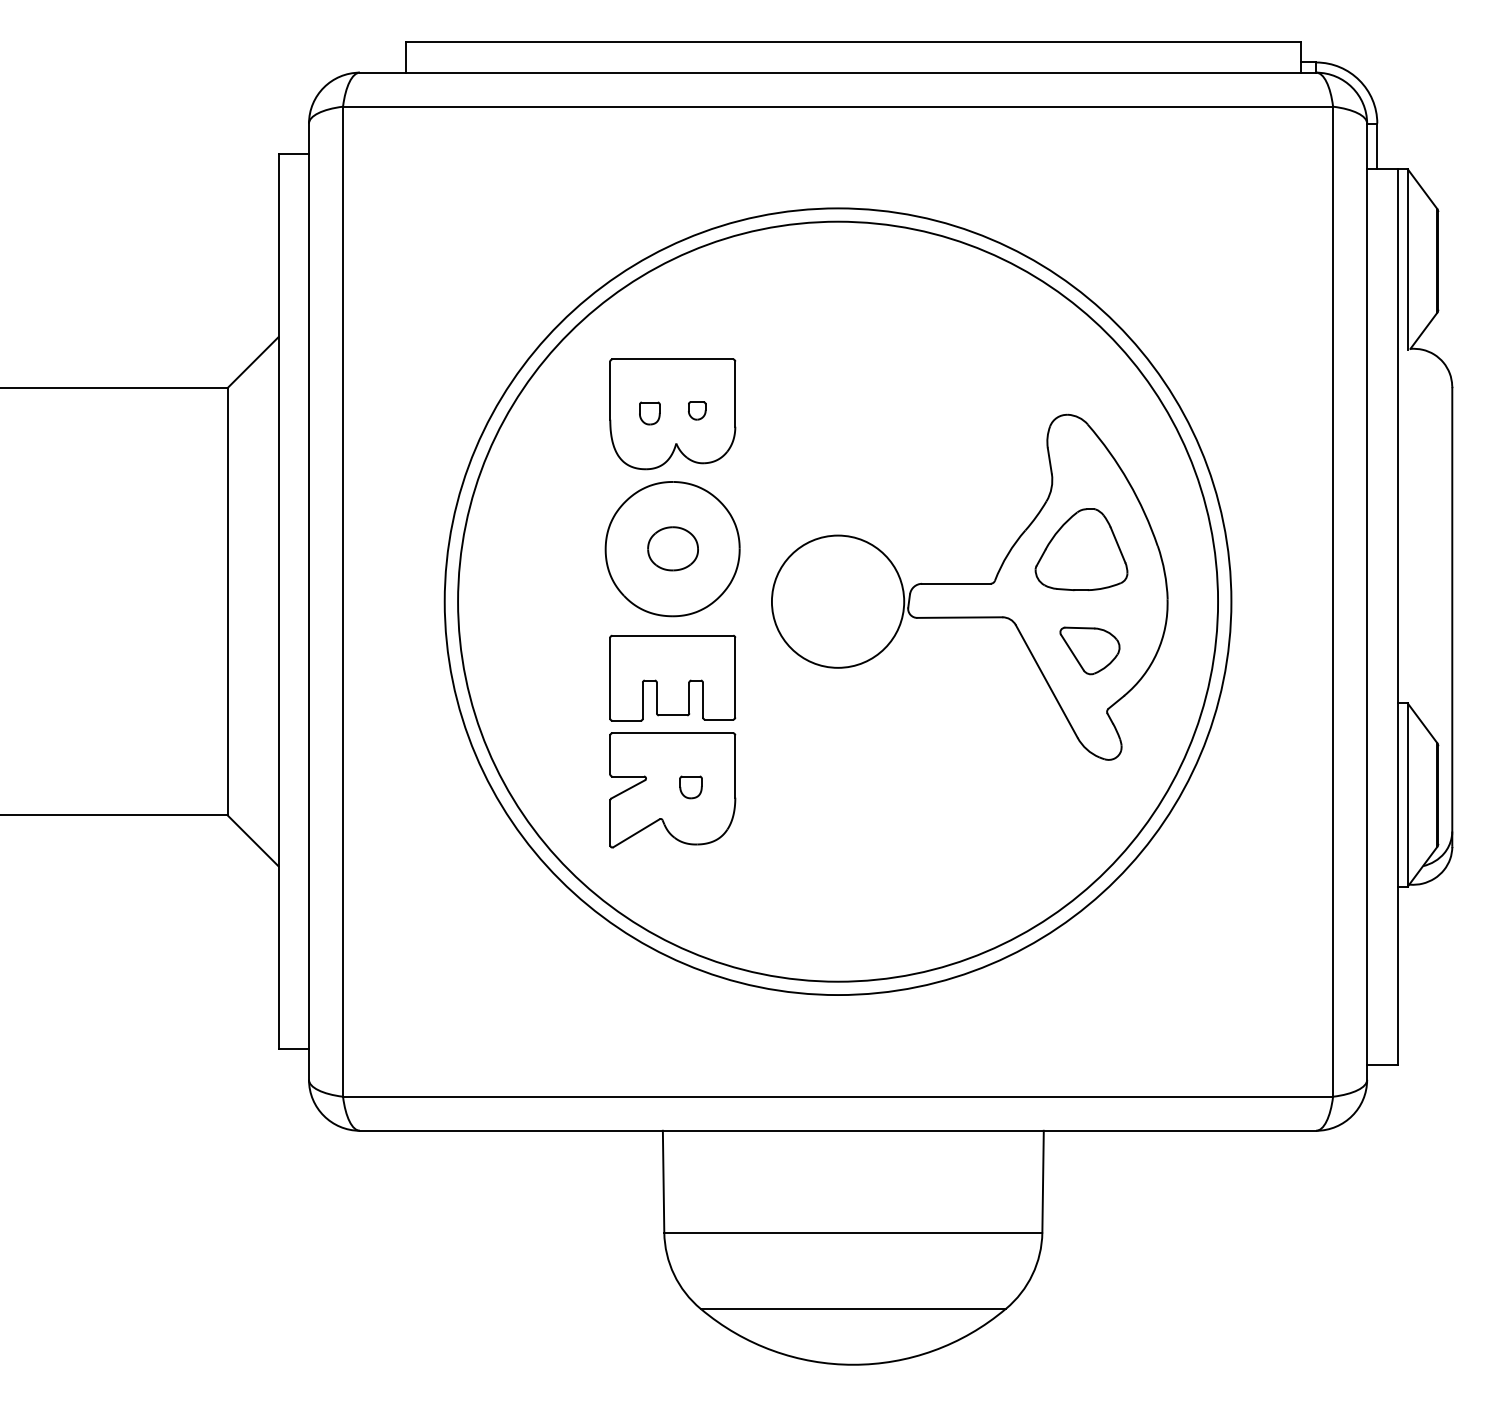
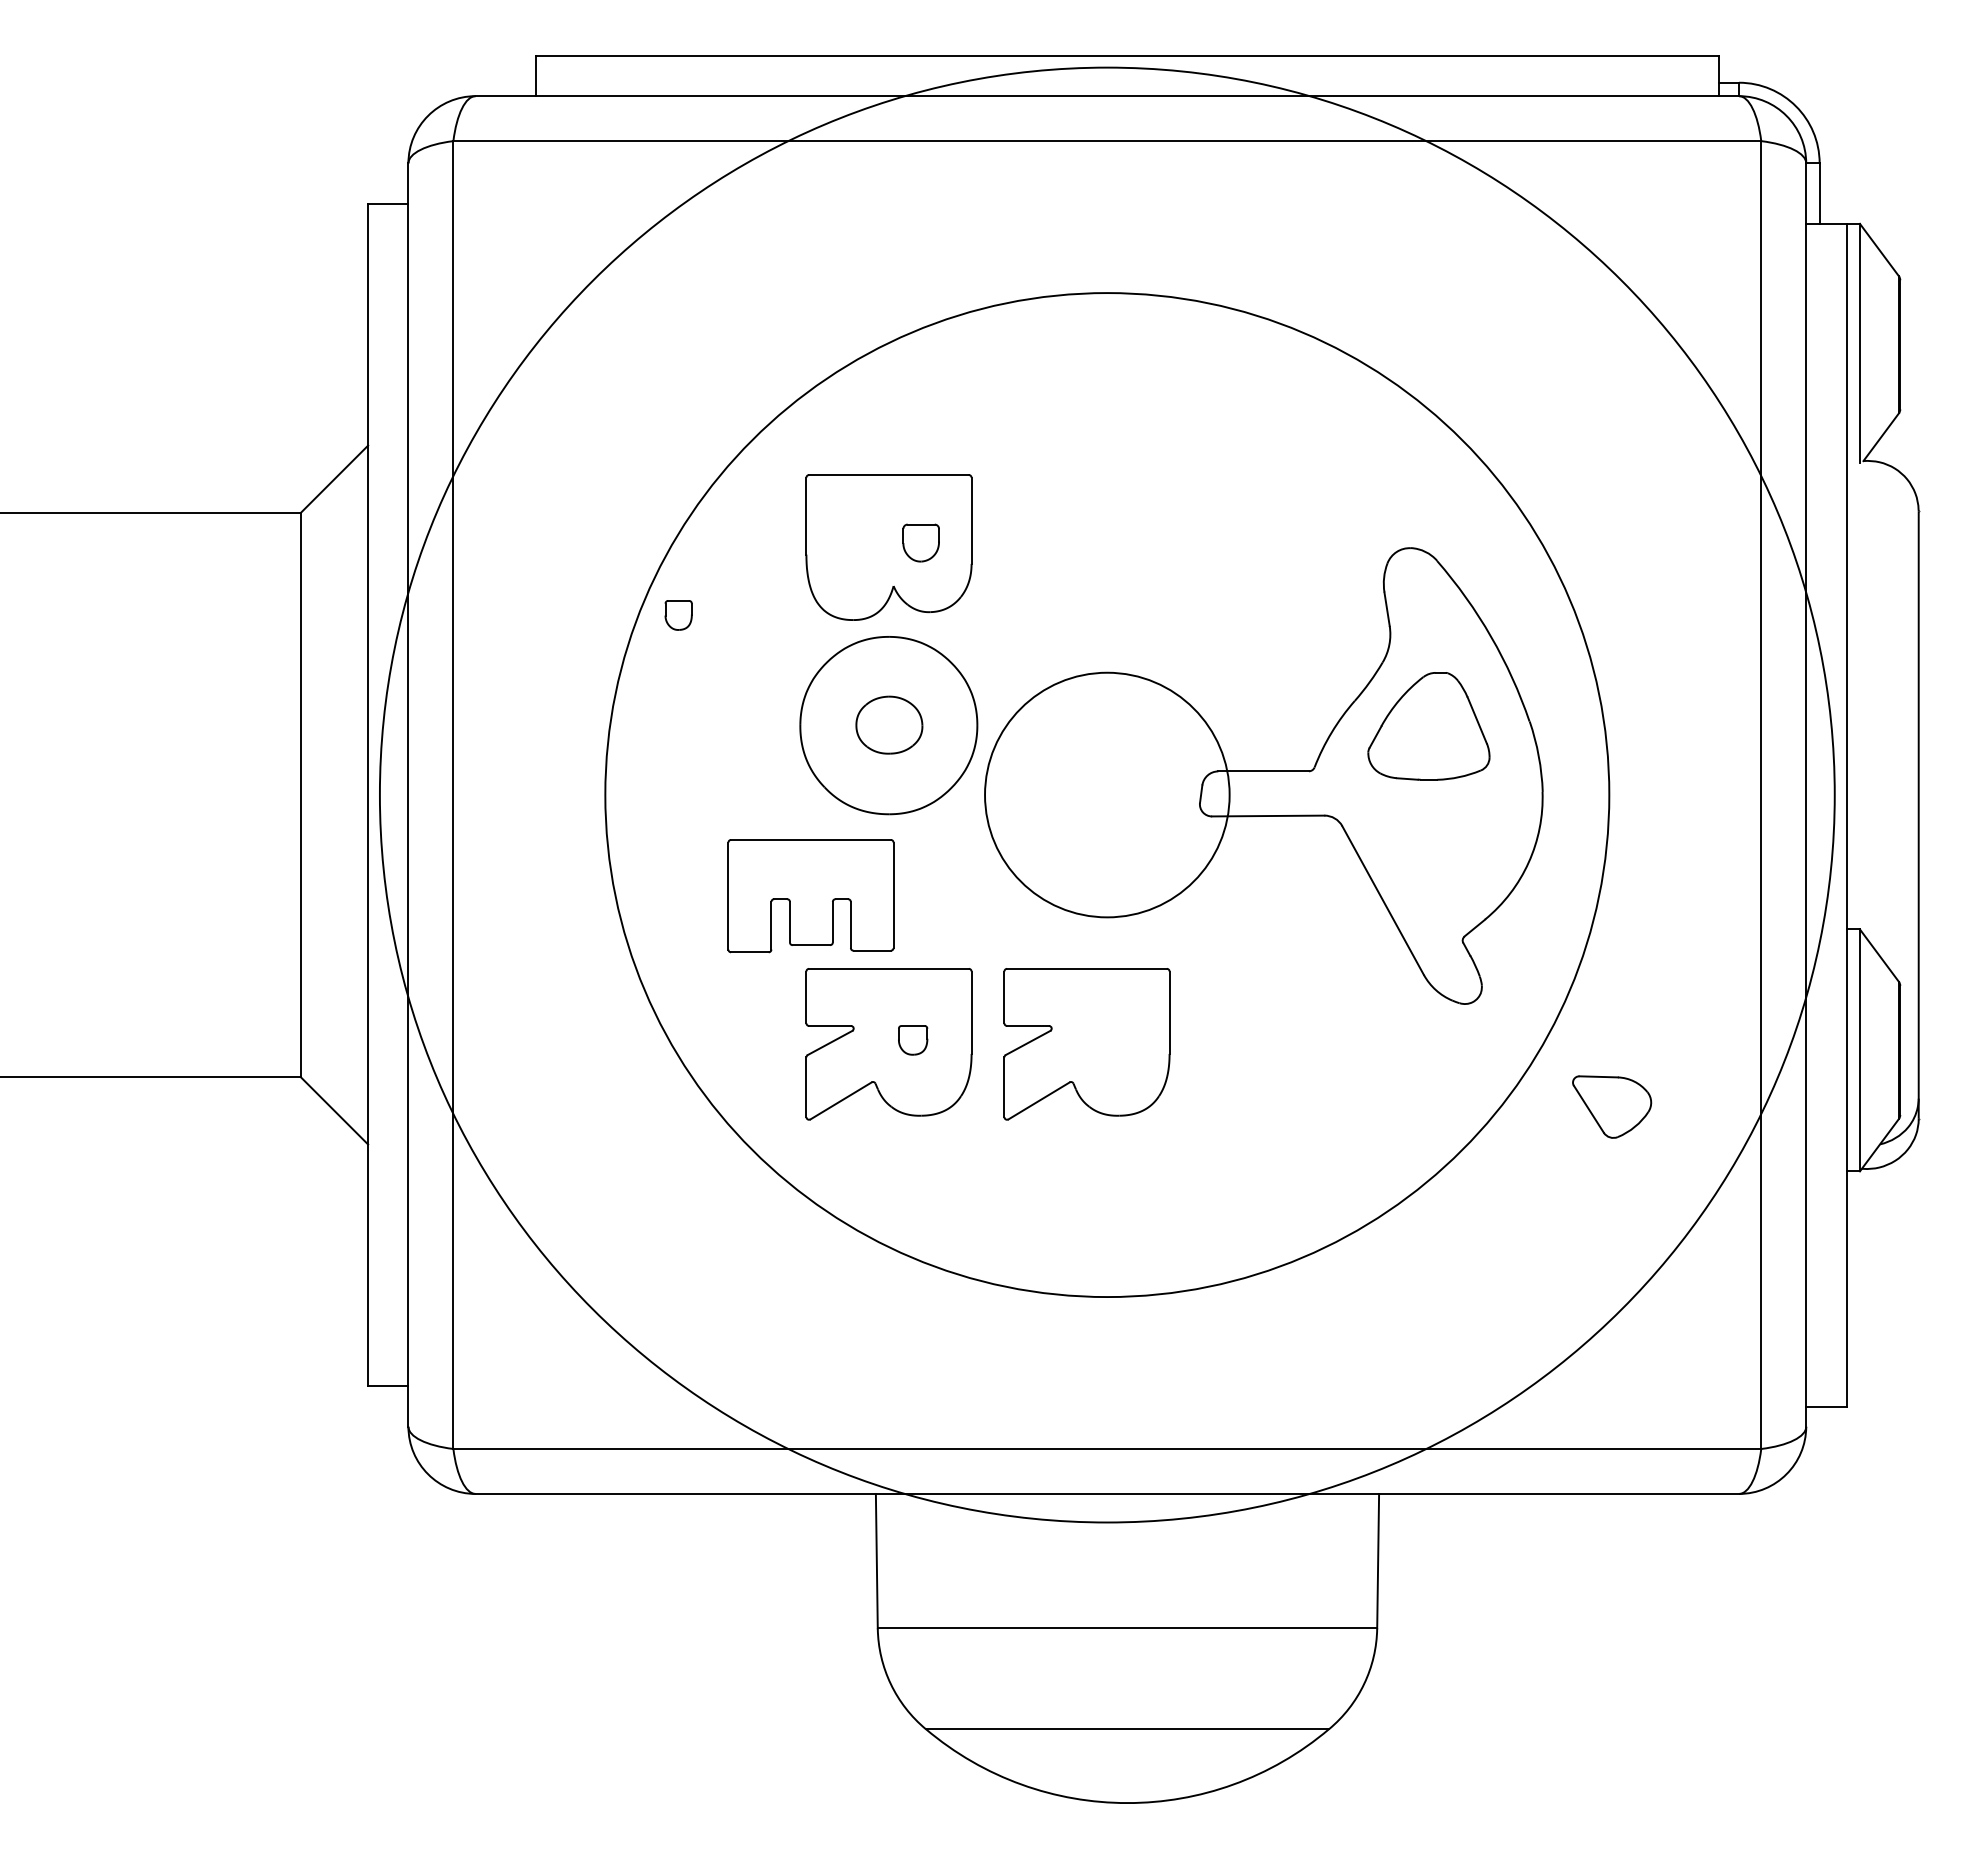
part: (697, 410) -> (921, 542), size x1.6
part: (649, 413) -> (678, 615), moved
circle: (837, 601) -> (1106, 794), size x1.4
circle: (837, 601) -> (1106, 794), size x1.4
part: (1090, 650) -> (1612, 1106), moved
part: (672, 678) -> (810, 896), moved
part: (822, 790) -> (1086, 1044), added

